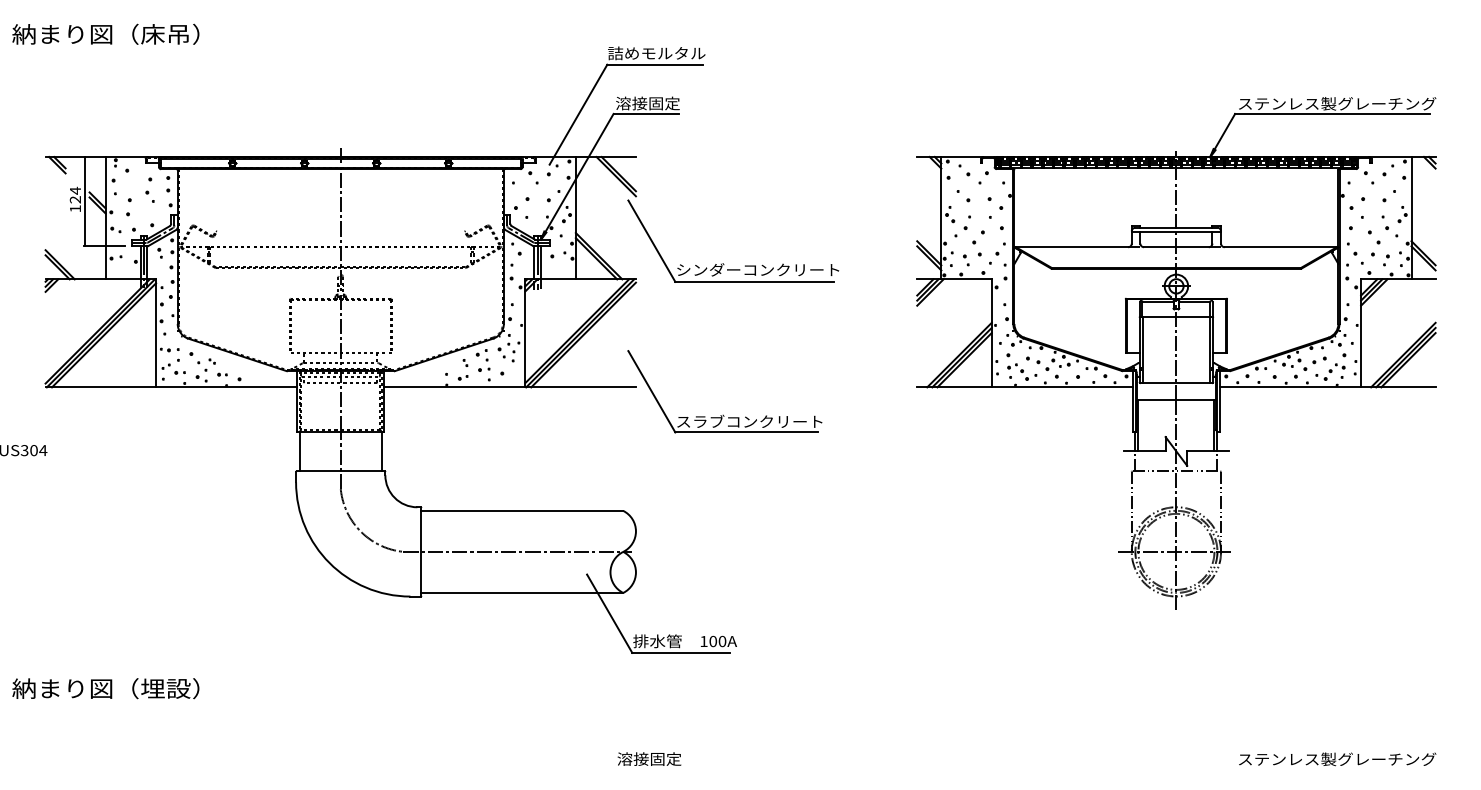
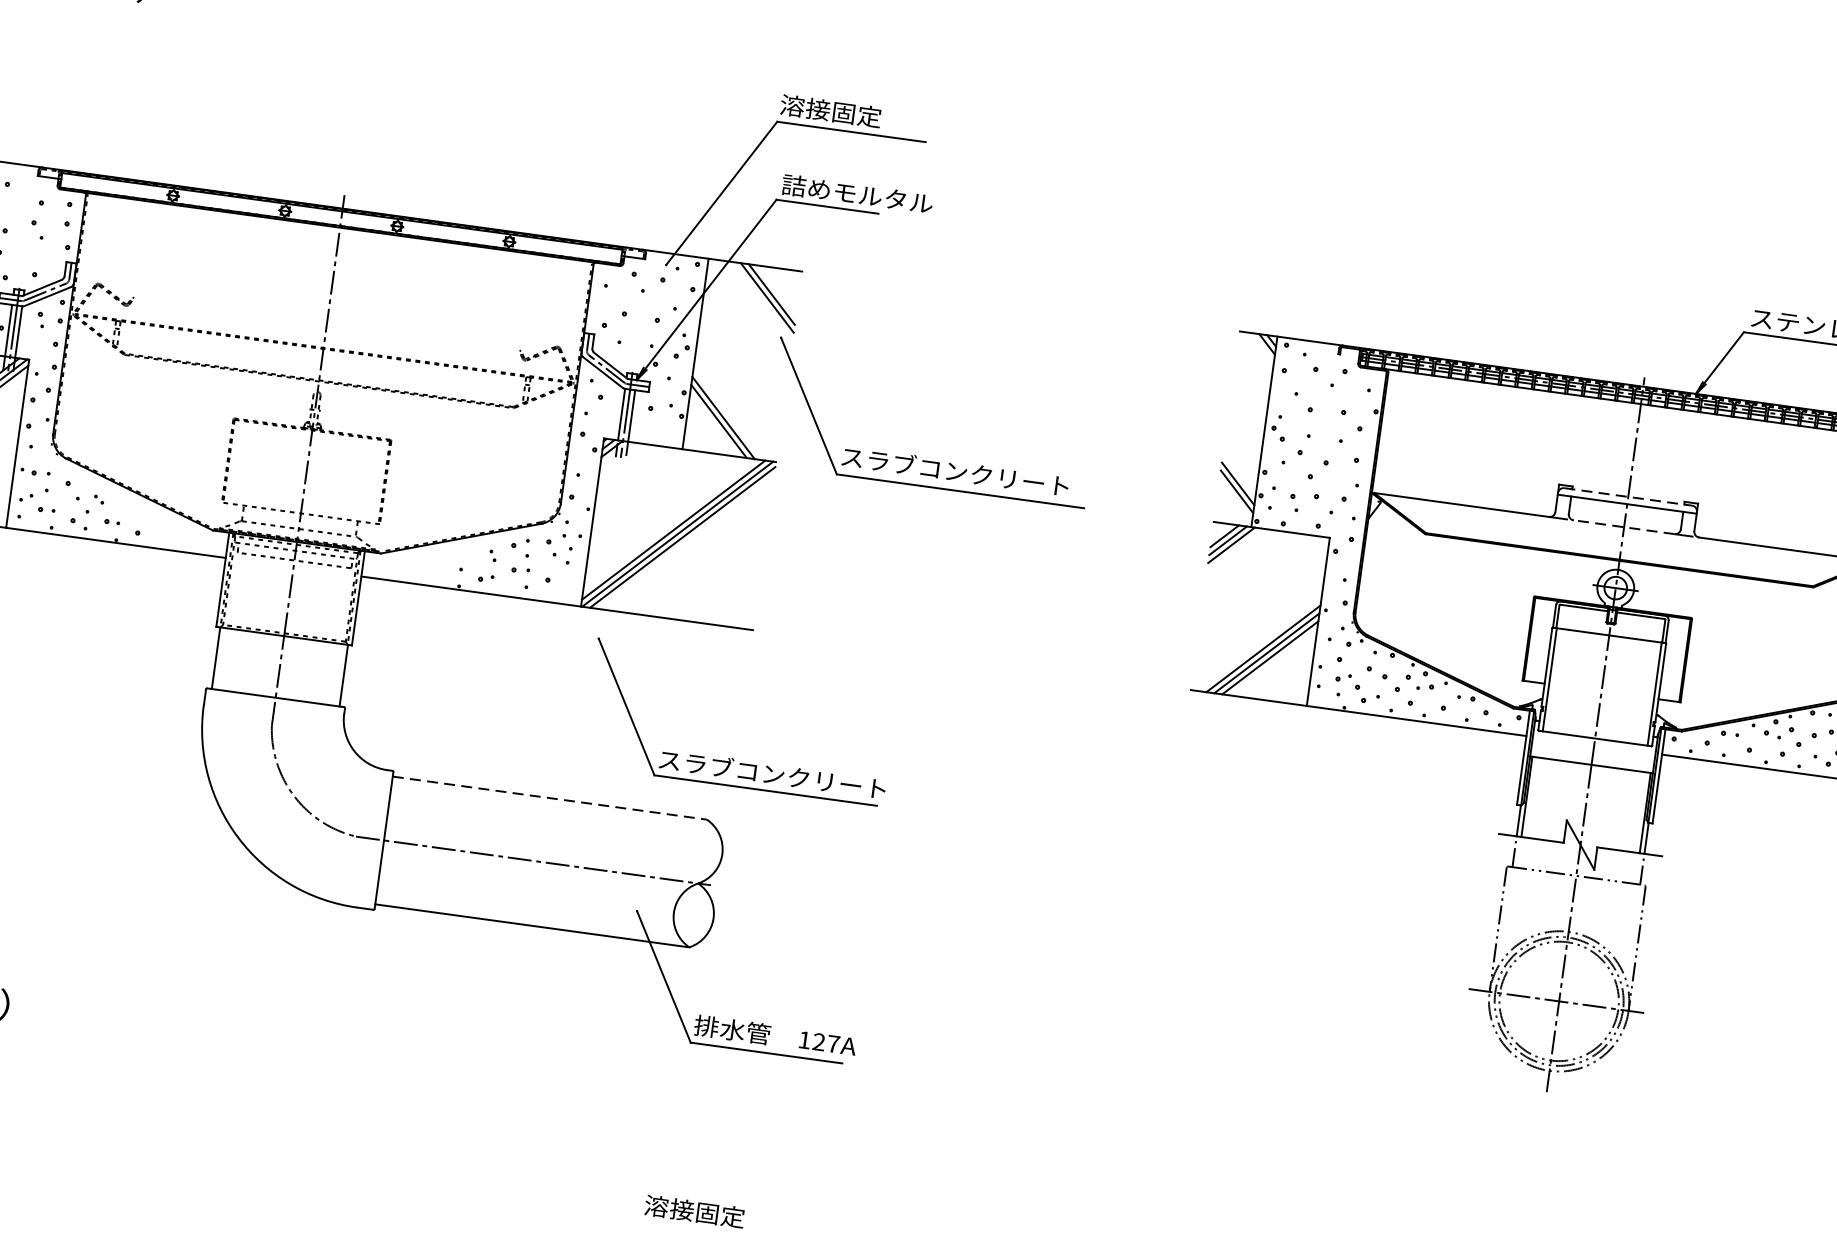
text: (656, 53) -> (856, 114), 詰めモルタル -> 溶接固定
text: (663, 103) -> (856, 194), 溶接固定 -> 詰めモルタル
line: (1176, 227) -> (1628, 496), solid -> dashed
line: (1175, 247) -> (1622, 527), solid -> dashed
text: (758, 269) -> (968, 472), シンダーコンクリート -> スラブコンクリート
part: (723, 414) -> (733, 757), moved
line: (522, 510) -> (550, 797), solid -> dashed
text: (717, 641) -> (825, 1043), 100A -> 127A

